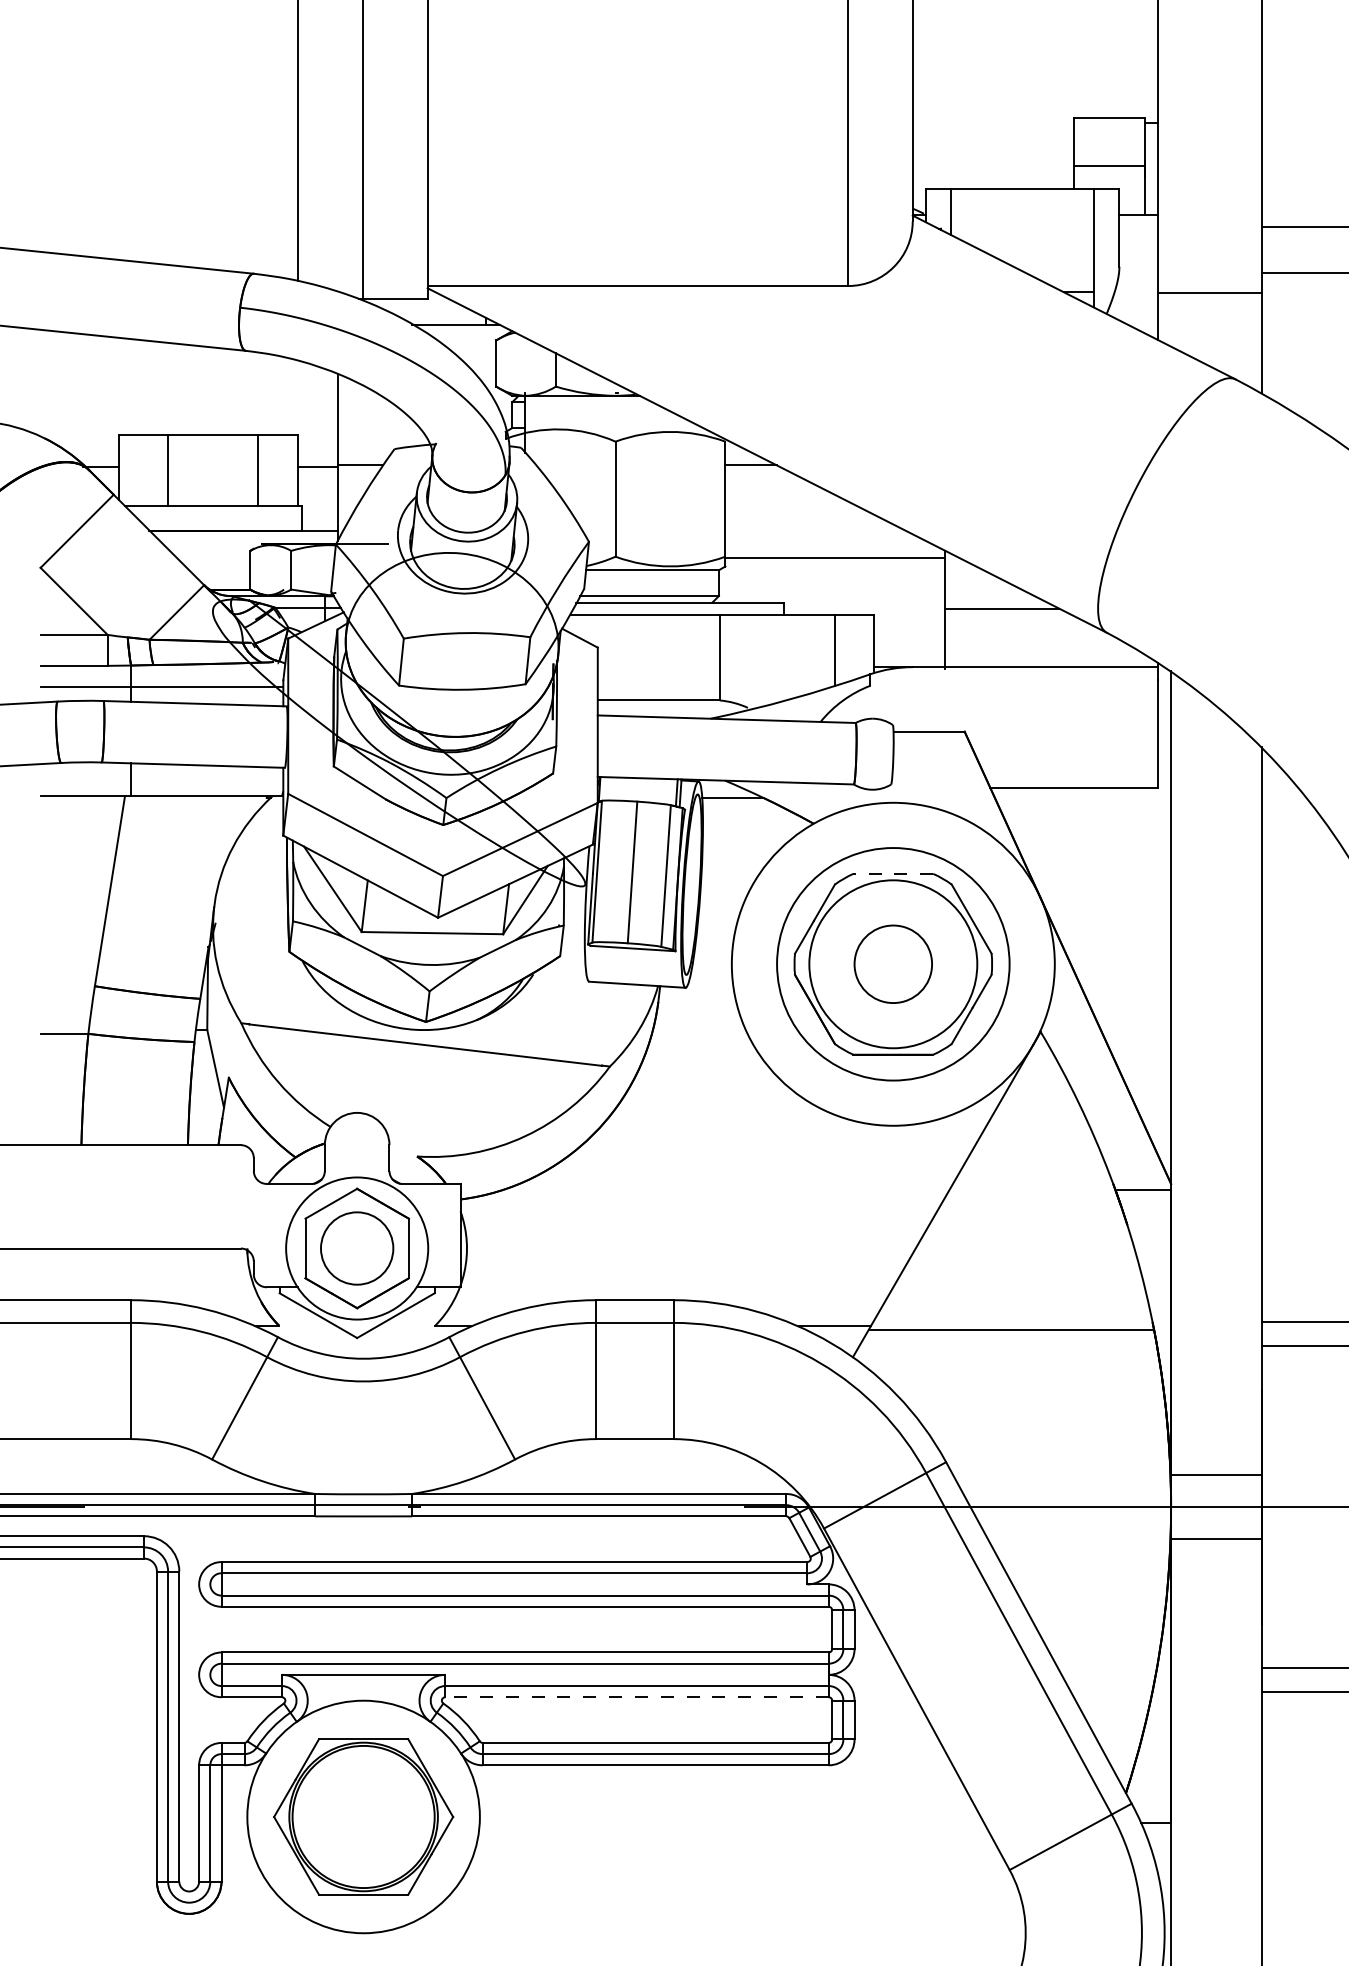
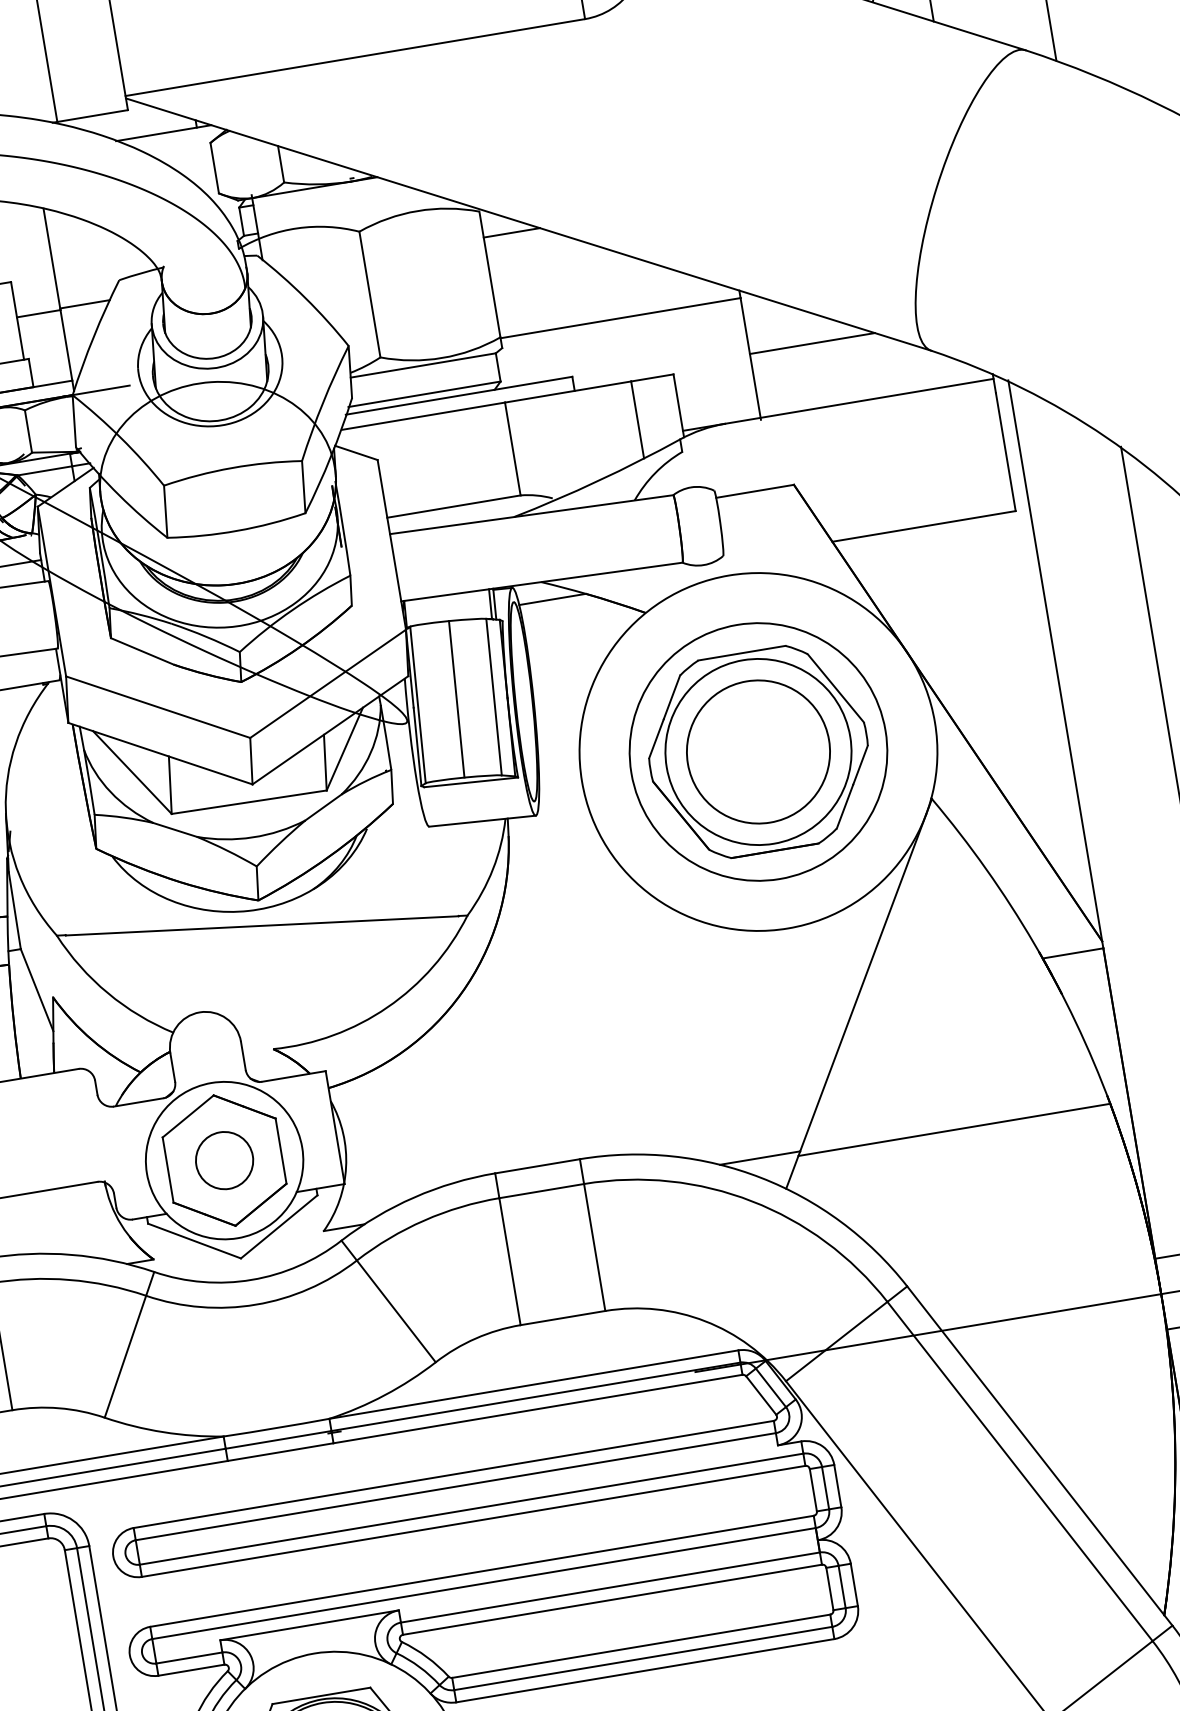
line: (893, 873) -> (742, 652), dashed -> solid
circle: (892, 963) -> (757, 751), size x1.67
circle: (357, 1248) -> (224, 1160), size x0.71
line: (637, 1697) -> (613, 1599), dashed -> solid

